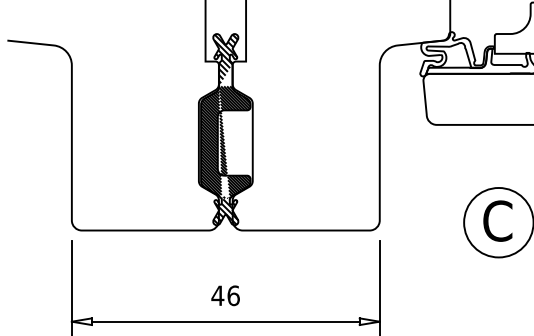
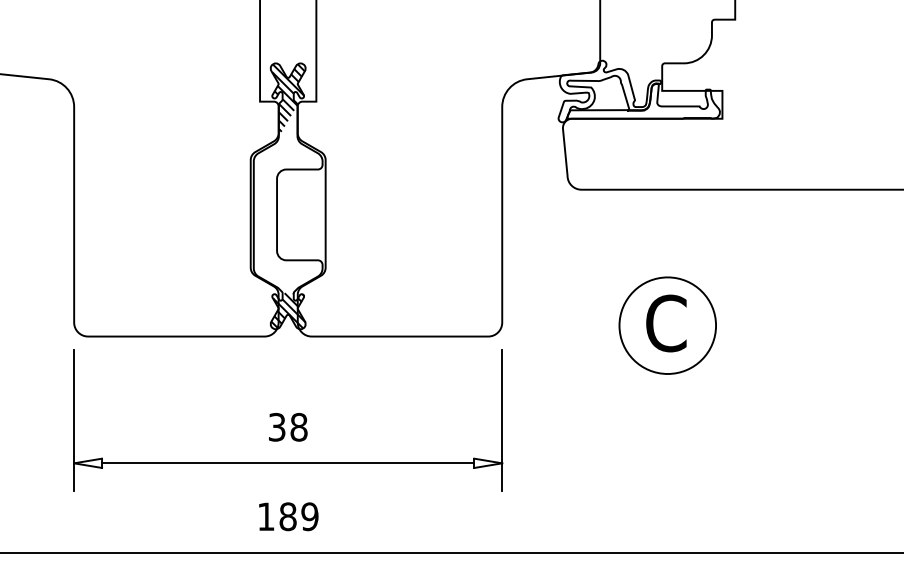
hatch: (225, 142) -> (287, 213), removed
text: (225, 295) -> (287, 426), 46 -> 38

